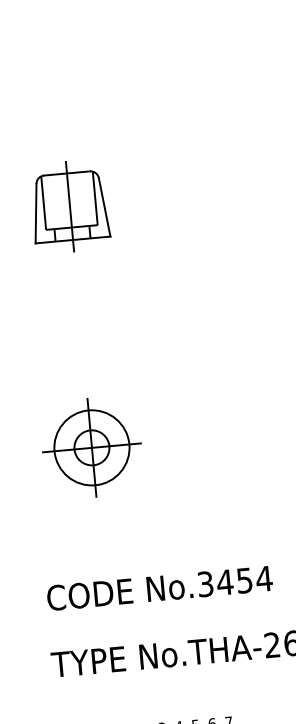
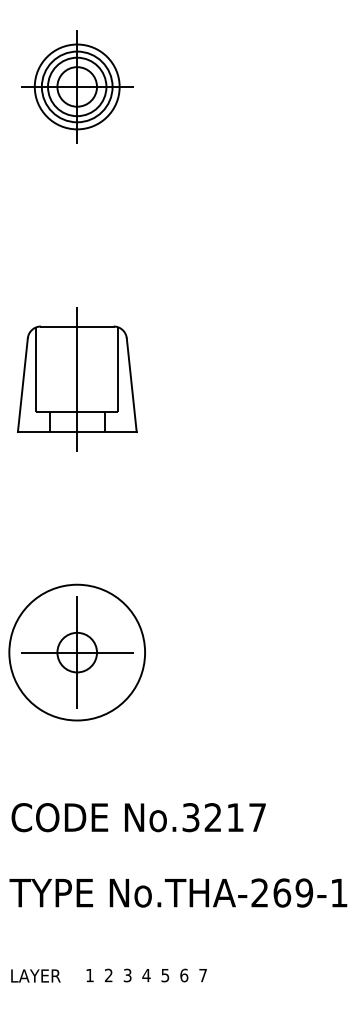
part: (69, 206) -> (76, 378), size x1.4
circle: (91, 447) -> (76, 652), size x1.6
text: (244, 580) -> (235, 817), No.3454 -> No.3217

